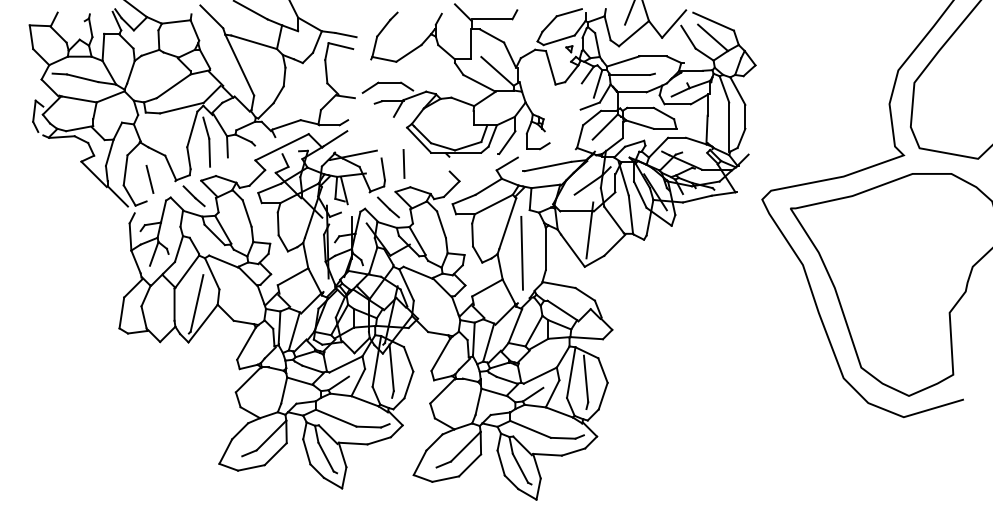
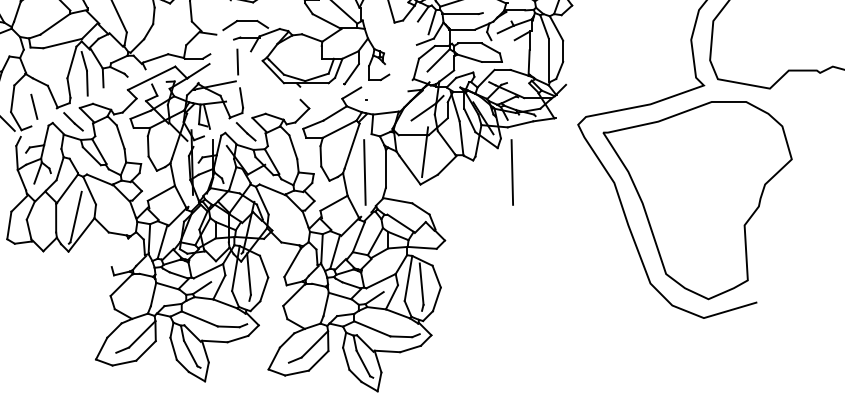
line: (677, 104) -> (502, 40), removed
line: (403, 163) -> (237, 61), moved
line: (547, 166) -> (387, 95), removed
line: (687, 253) -> (511, 172), added
line: (246, 343) -> (120, 252), removed

